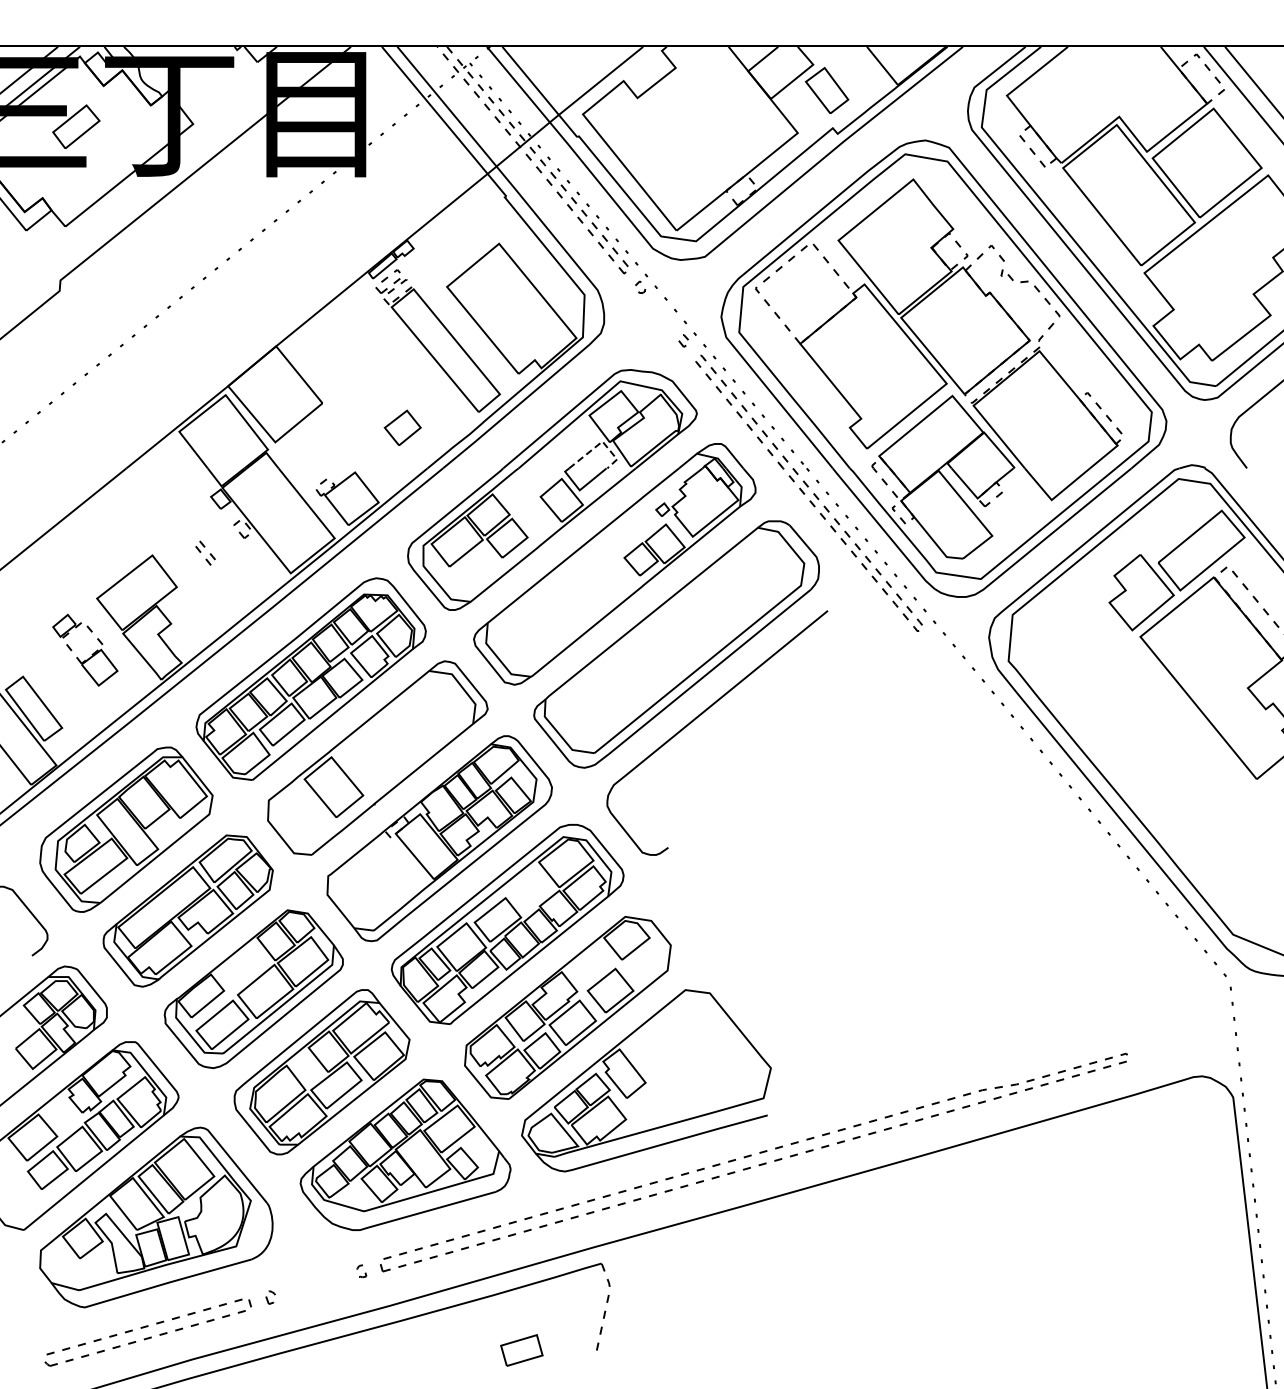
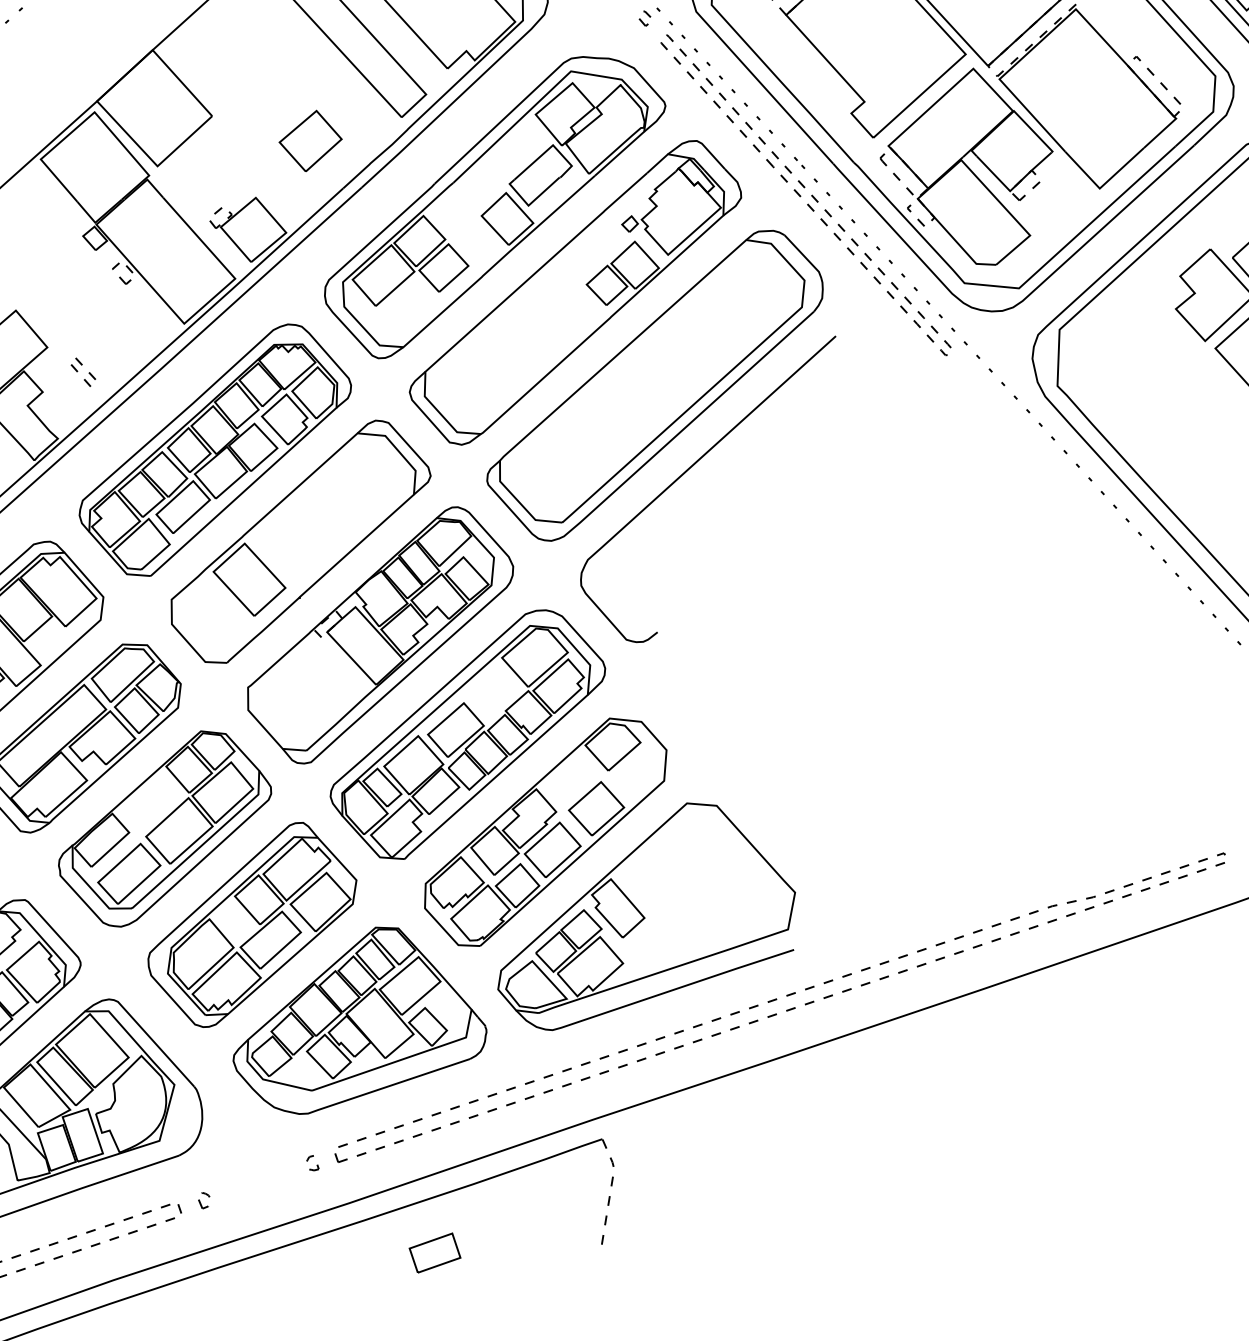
part: (402, 427) -> (310, 140), size x1.43
line: (601, 442) -> (551, 146), dashed -> solid
part: (205, 552) -> (83, 371), moved
part: (521, 1350) -> (434, 1253), moved

